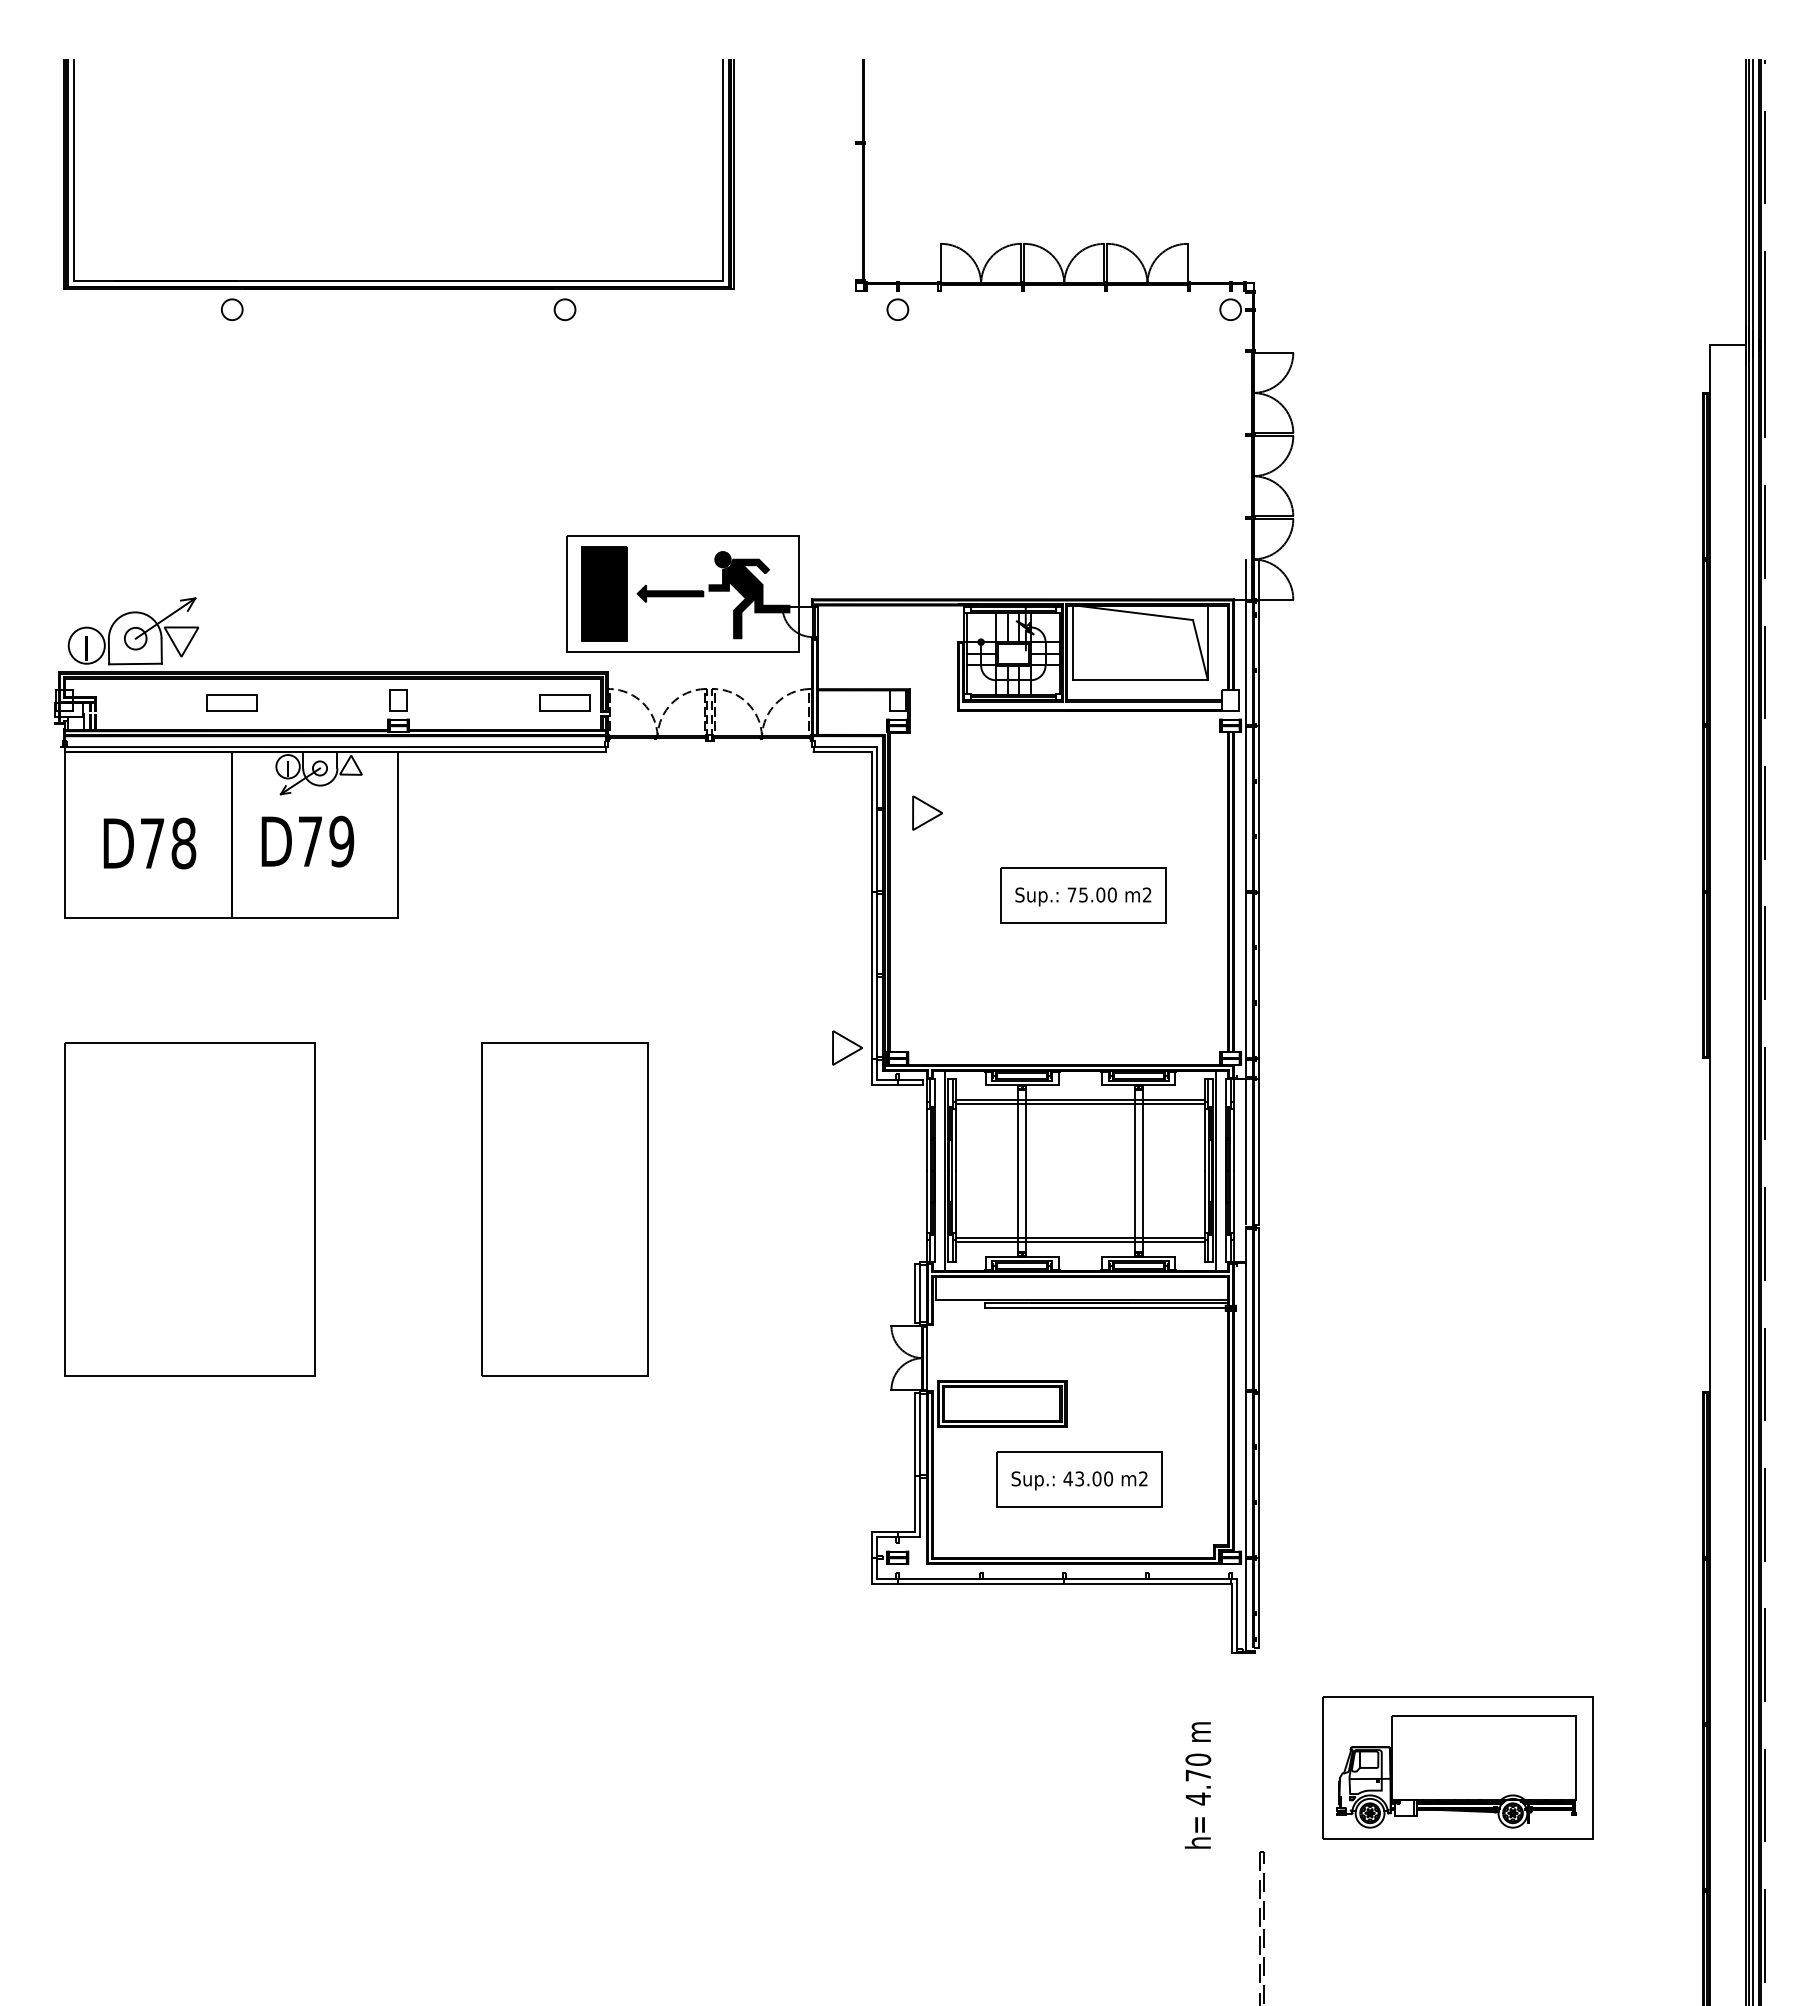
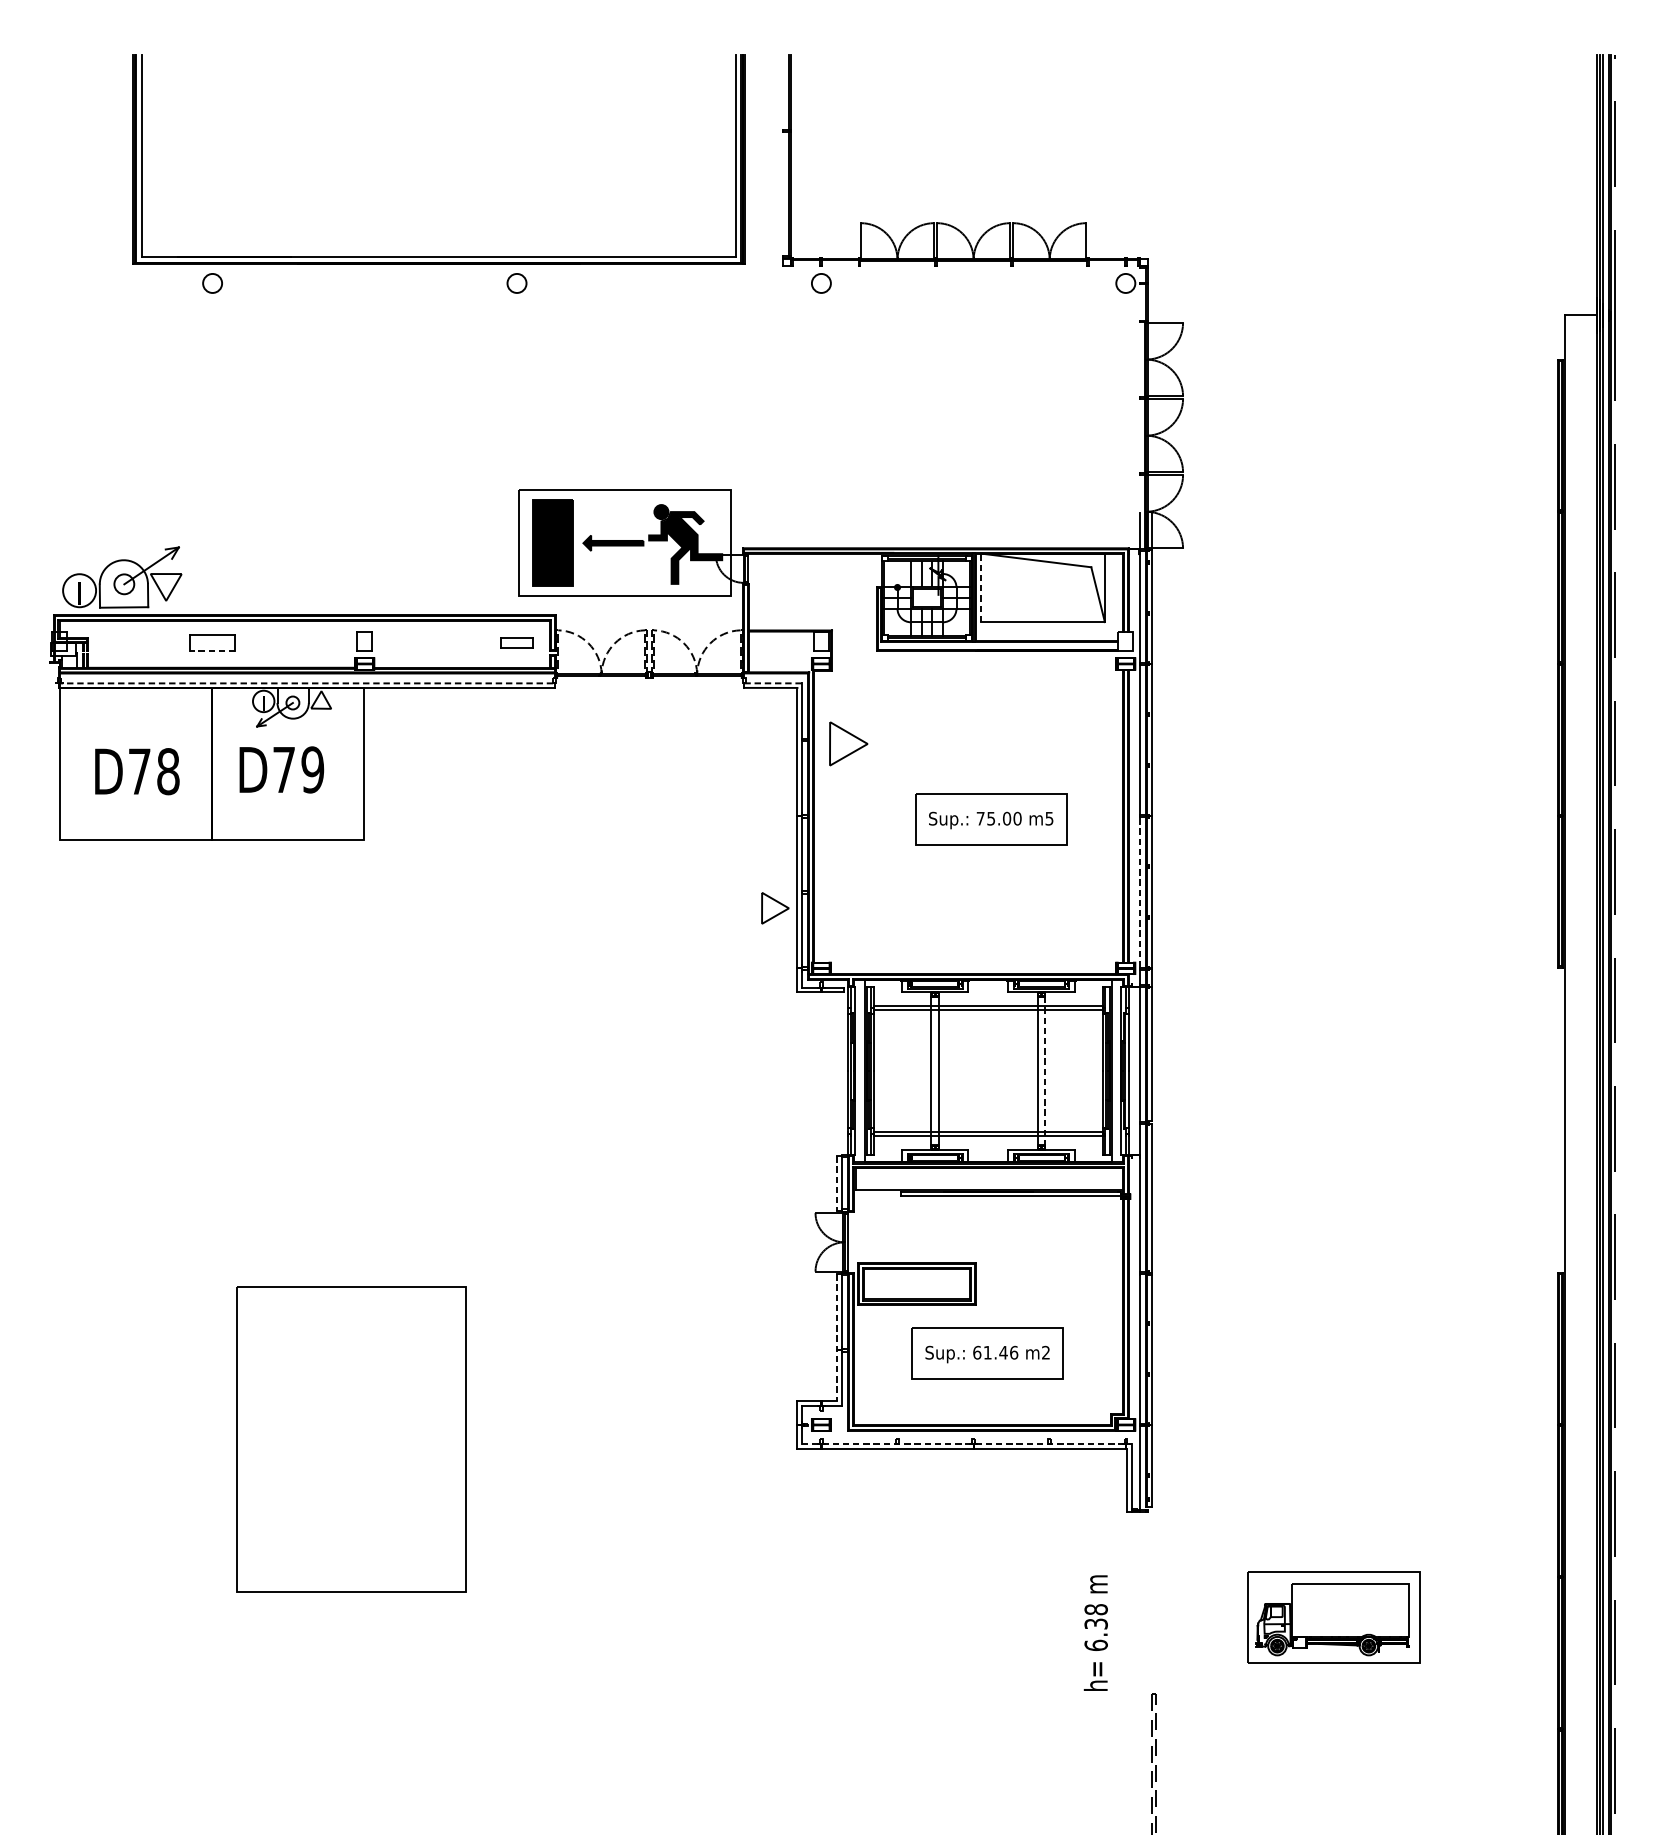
part: (398, 280) -> (438, 256), moved
line: (1072, 642) -> (981, 587), solid -> dashed
part: (564, 702) -> (516, 642), size x0.7
line: (232, 711) -> (212, 650), solid -> dashed
line: (845, 746) -> (773, 682), solid -> dashed
line: (334, 747) -> (306, 683), solid -> dashed
part: (927, 812) -> (848, 743), size x1.4
text: (1147, 894) -> (1049, 818), m2 -> m5
line: (1246, 974) -> (1140, 891), solid -> dashed
part: (847, 1047) -> (775, 907), moved
line: (1142, 1170) -> (1045, 1070), solid -> dashed
part: (189, 1209) -> (350, 1439), moved
part: (564, 1209) -> (516, 1106), removed
line: (915, 1293) -> (837, 1183), solid -> dashed
line: (915, 1462) -> (837, 1337), solid -> dashed
text: (1088, 1478) -> (995, 1352), 43.00 -> 61.46
line: (1057, 1579) -> (967, 1444), solid -> dashed
part: (1457, 1767) -> (1333, 1616), size x0.7
text: (1198, 1779) -> (1096, 1627), 4.70 -> 6.38

